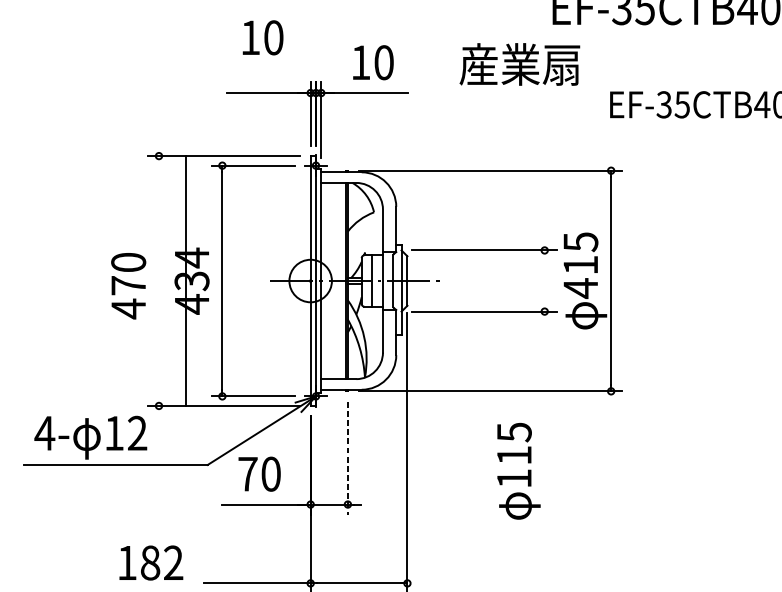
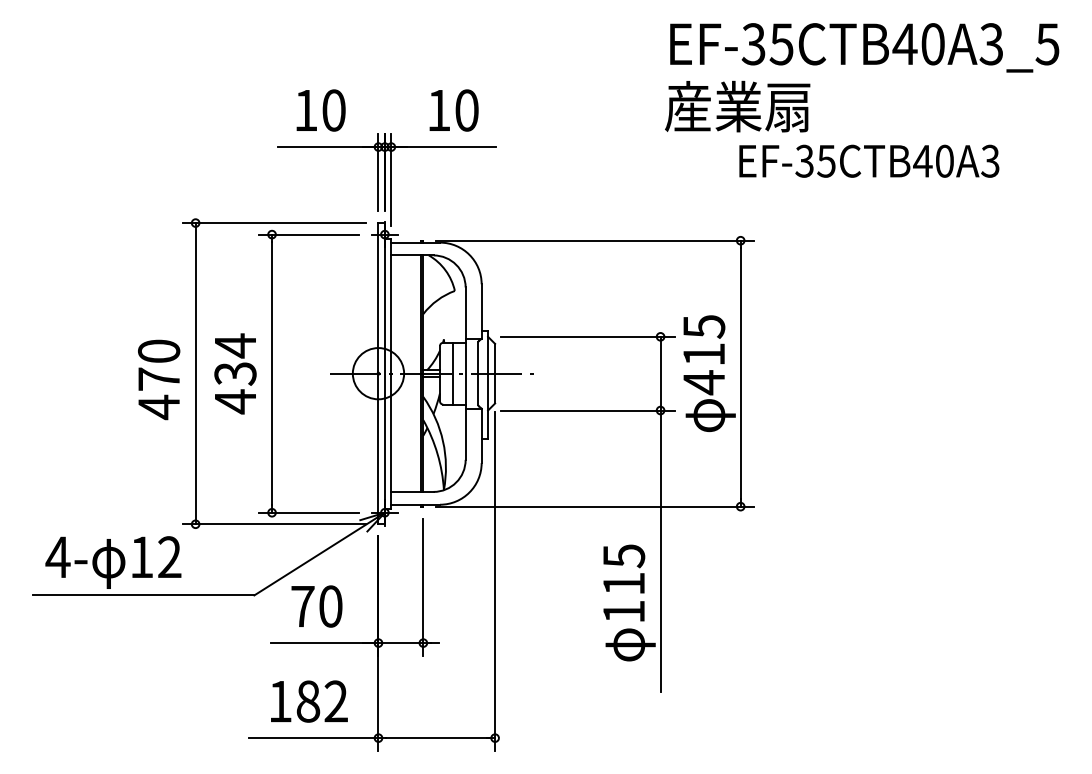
text: (262, 37) -> (320, 110), moved
text: (519, 64) -> (737, 106), moved
line: (185, 280) -> (195, 373), moved
line: (544, 397) -> (660, 514), added
line: (348, 459) -> (423, 588), dashed -> solid
text: (151, 562) -> (309, 701), moved

